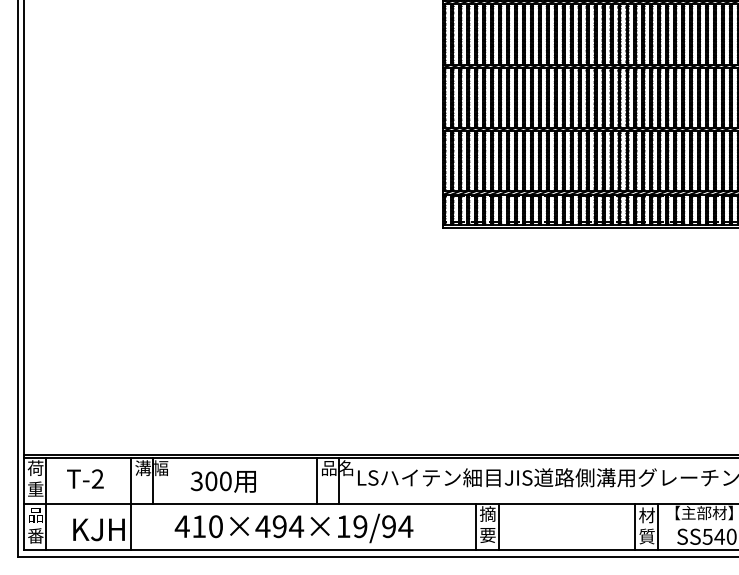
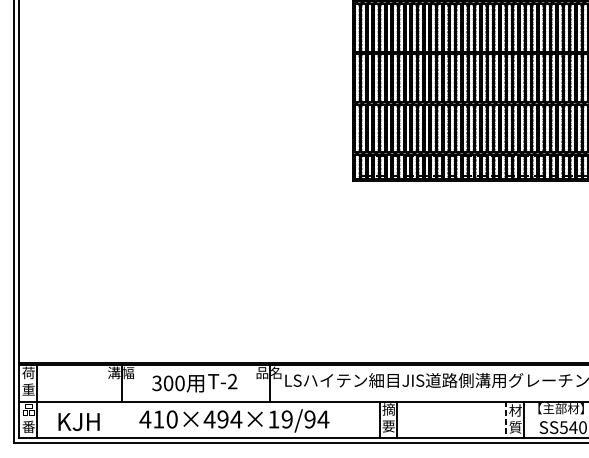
text: (85, 478) -> (222, 381), moved
line: (317, 481) -> (253, 383), removed
line: (131, 504) -> (104, 401), removed
line: (635, 527) -> (506, 420), solid -> dashed

